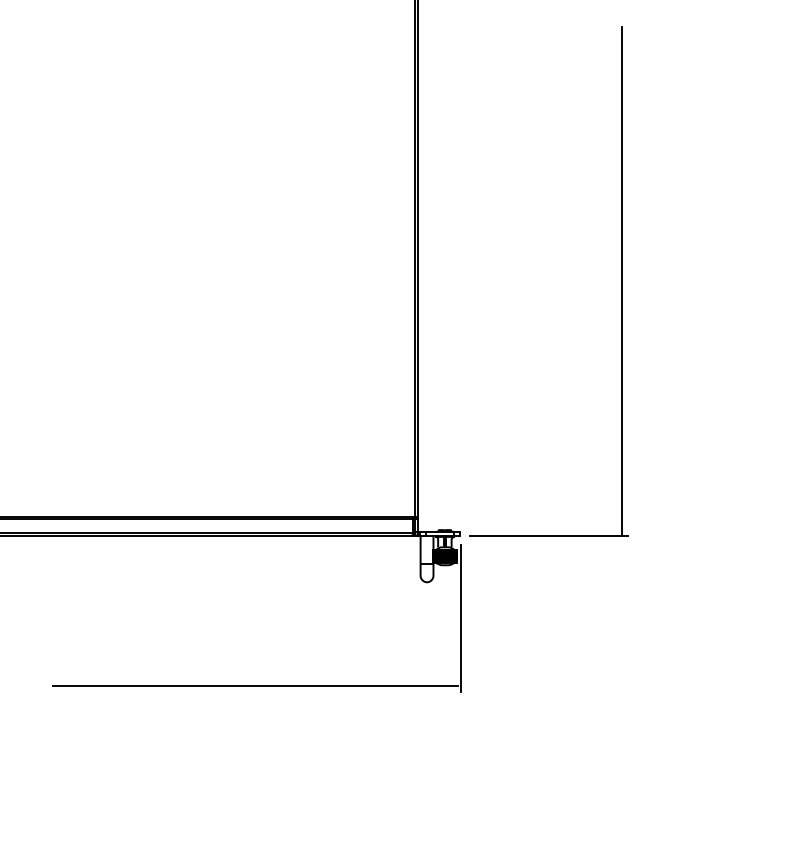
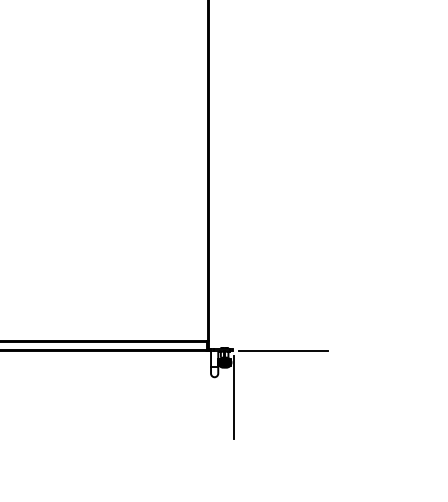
line: (622, 279) -> (324, 207), removed
line: (255, 686) -> (118, 435), removed

